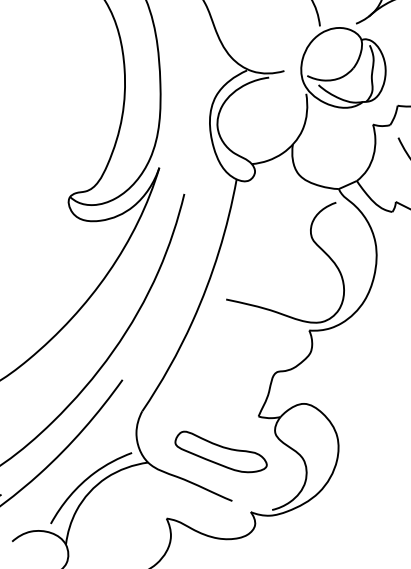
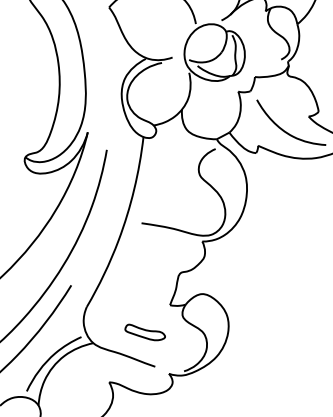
part: (221, 452) -> (145, 332), size x0.6

